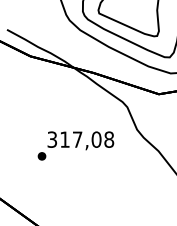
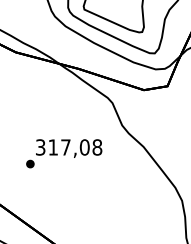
text: (76, 145) -> (64, 153), moved

